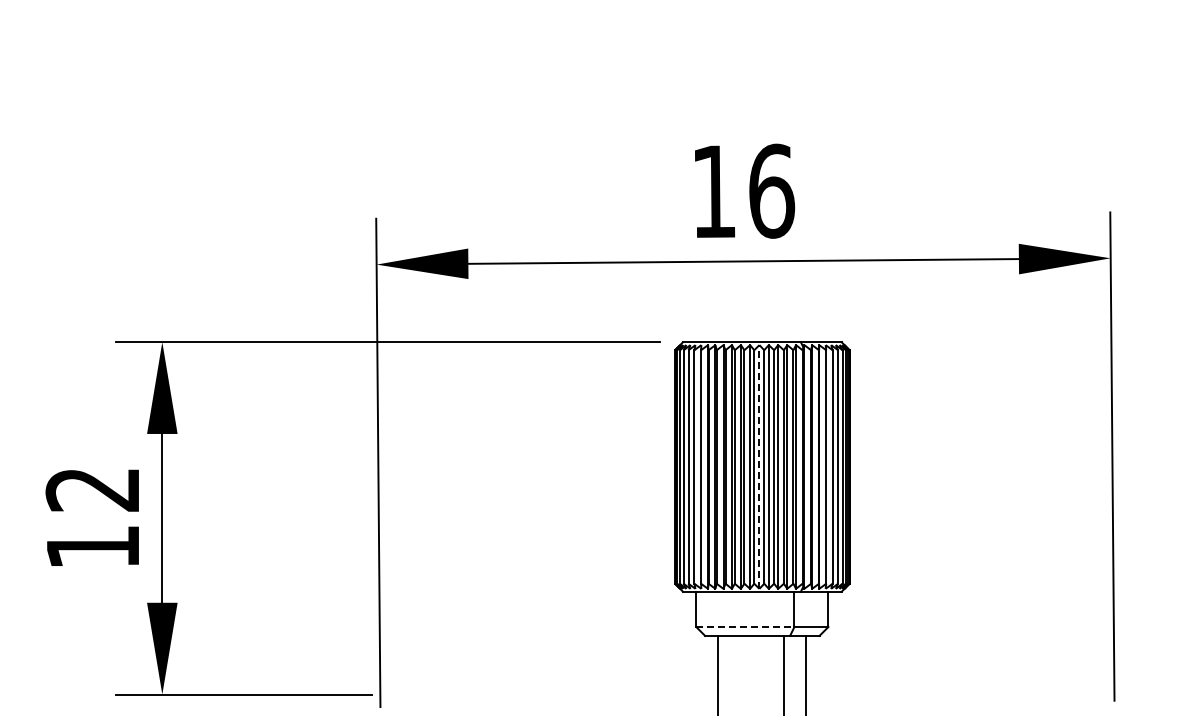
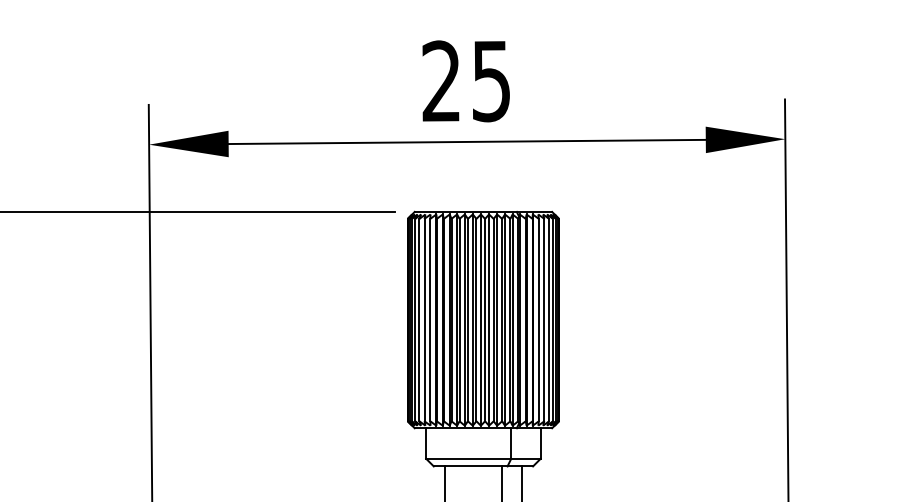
text: (743, 190) -> (467, 80), 16 -> 25
line: (759, 466) -> (480, 319), dashed -> solid
line: (745, 627) -> (468, 459), dashed -> solid

